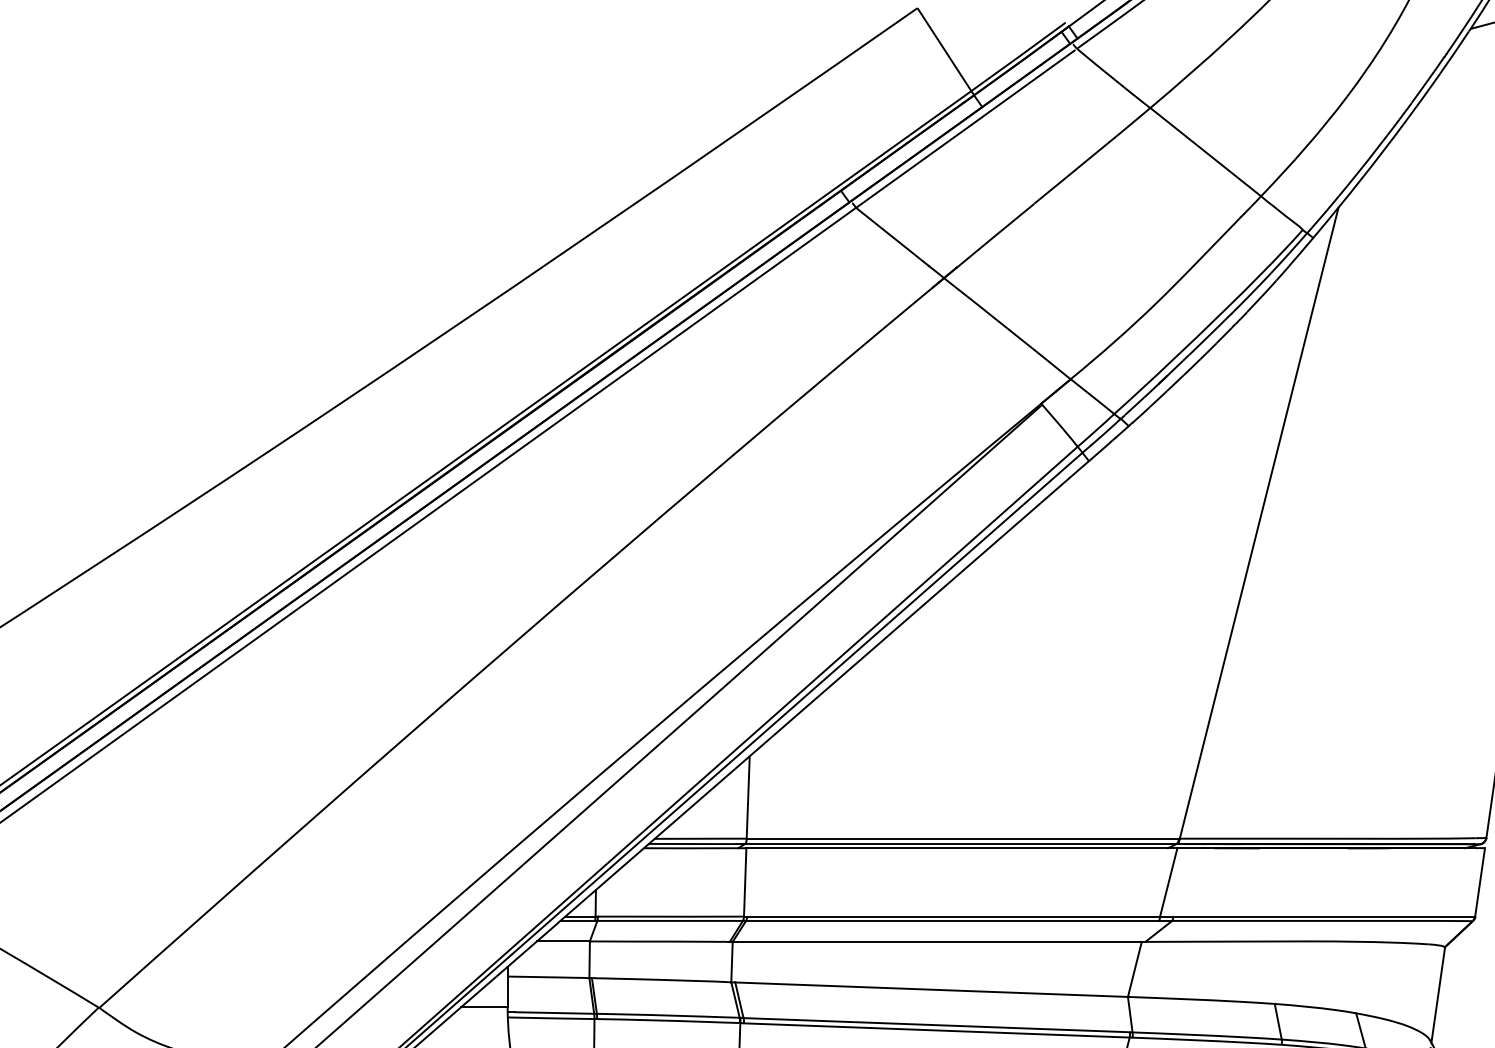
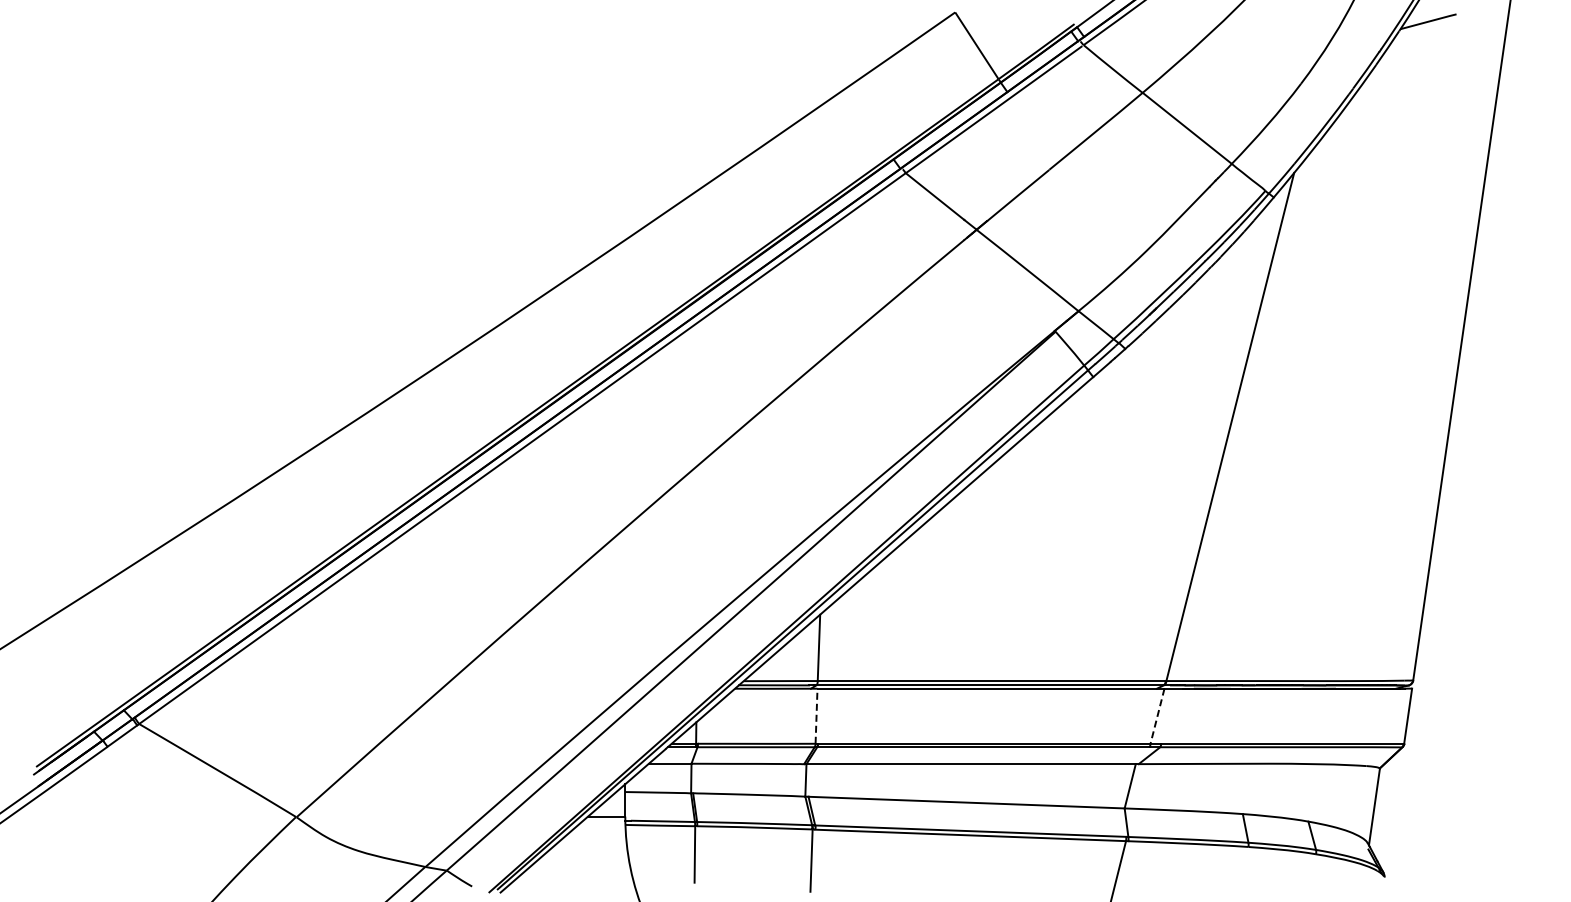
line: (745, 882) -> (816, 716), solid -> dashed
line: (1168, 882) -> (1157, 716), solid -> dashed

